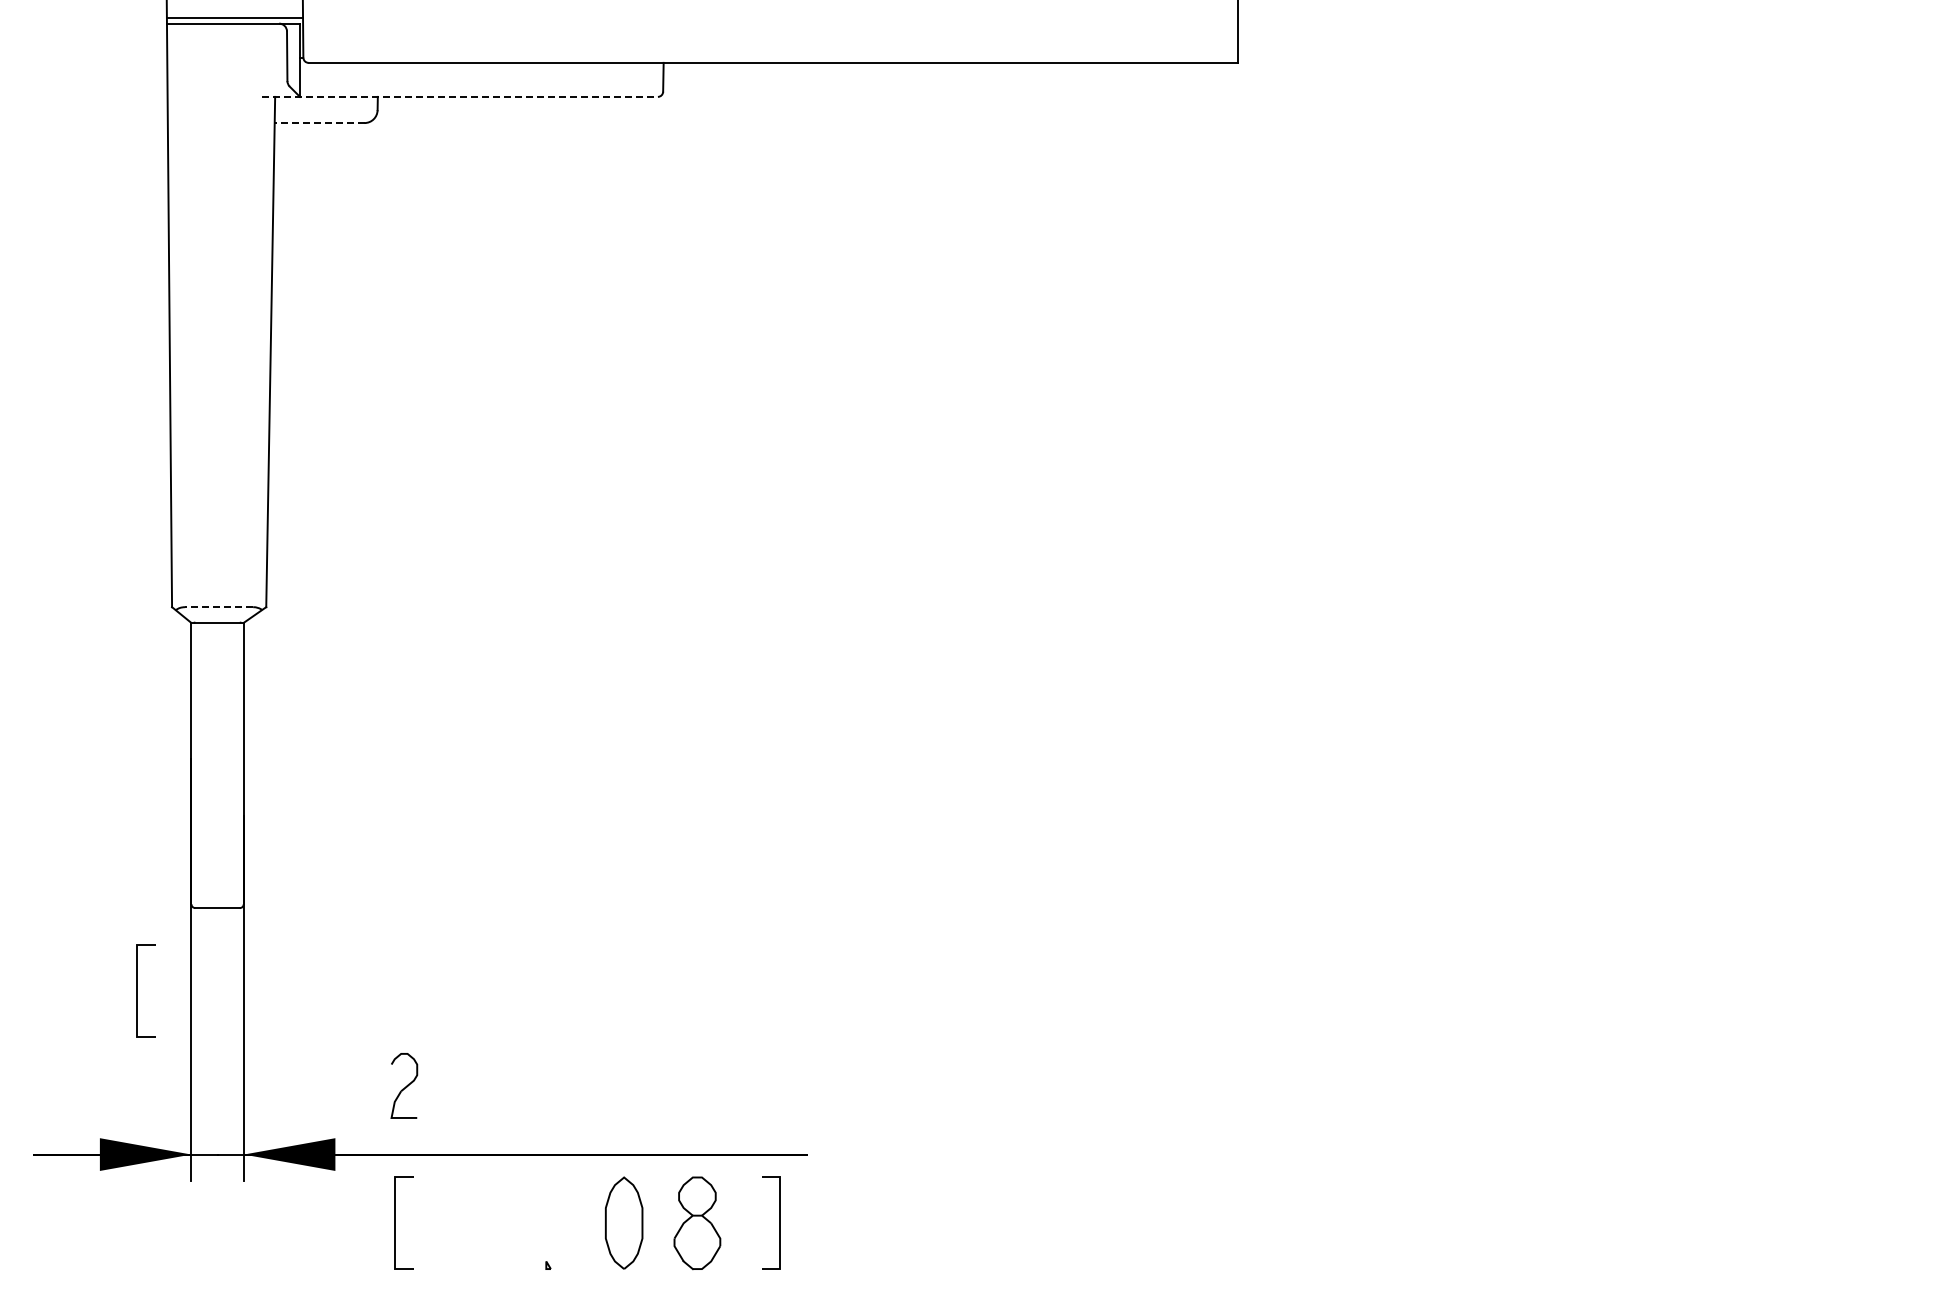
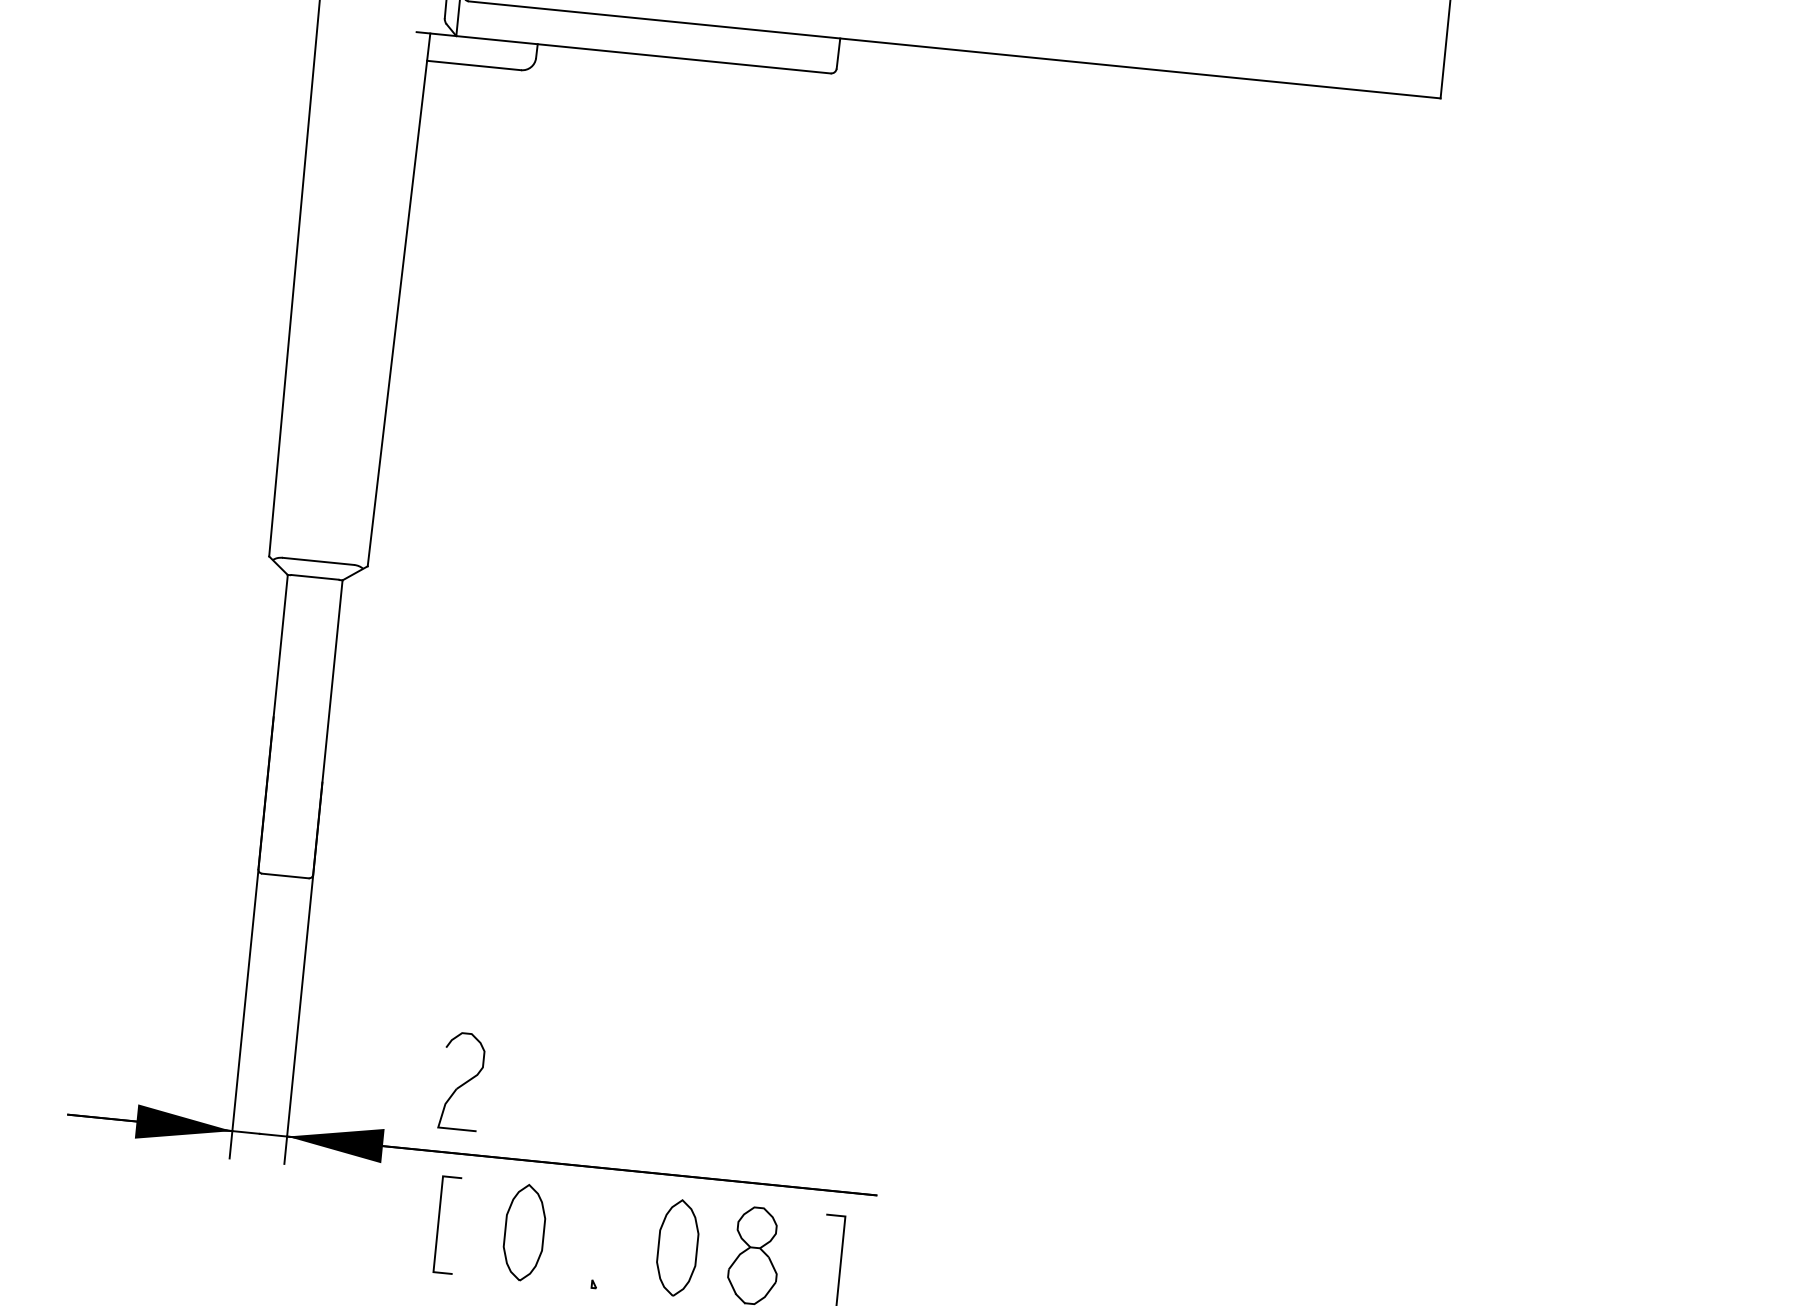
line: (460, 96) -> (624, 52), dashed -> solid
line: (319, 123) -> (473, 65), dashed -> solid
line: (218, 607) -> (317, 561), dashed -> solid
line: (137, 990) -> (193, 953), removed
part: (404, 1085) -> (462, 1081), size x1.43
part: (477, 1222) -> (524, 1232), added

